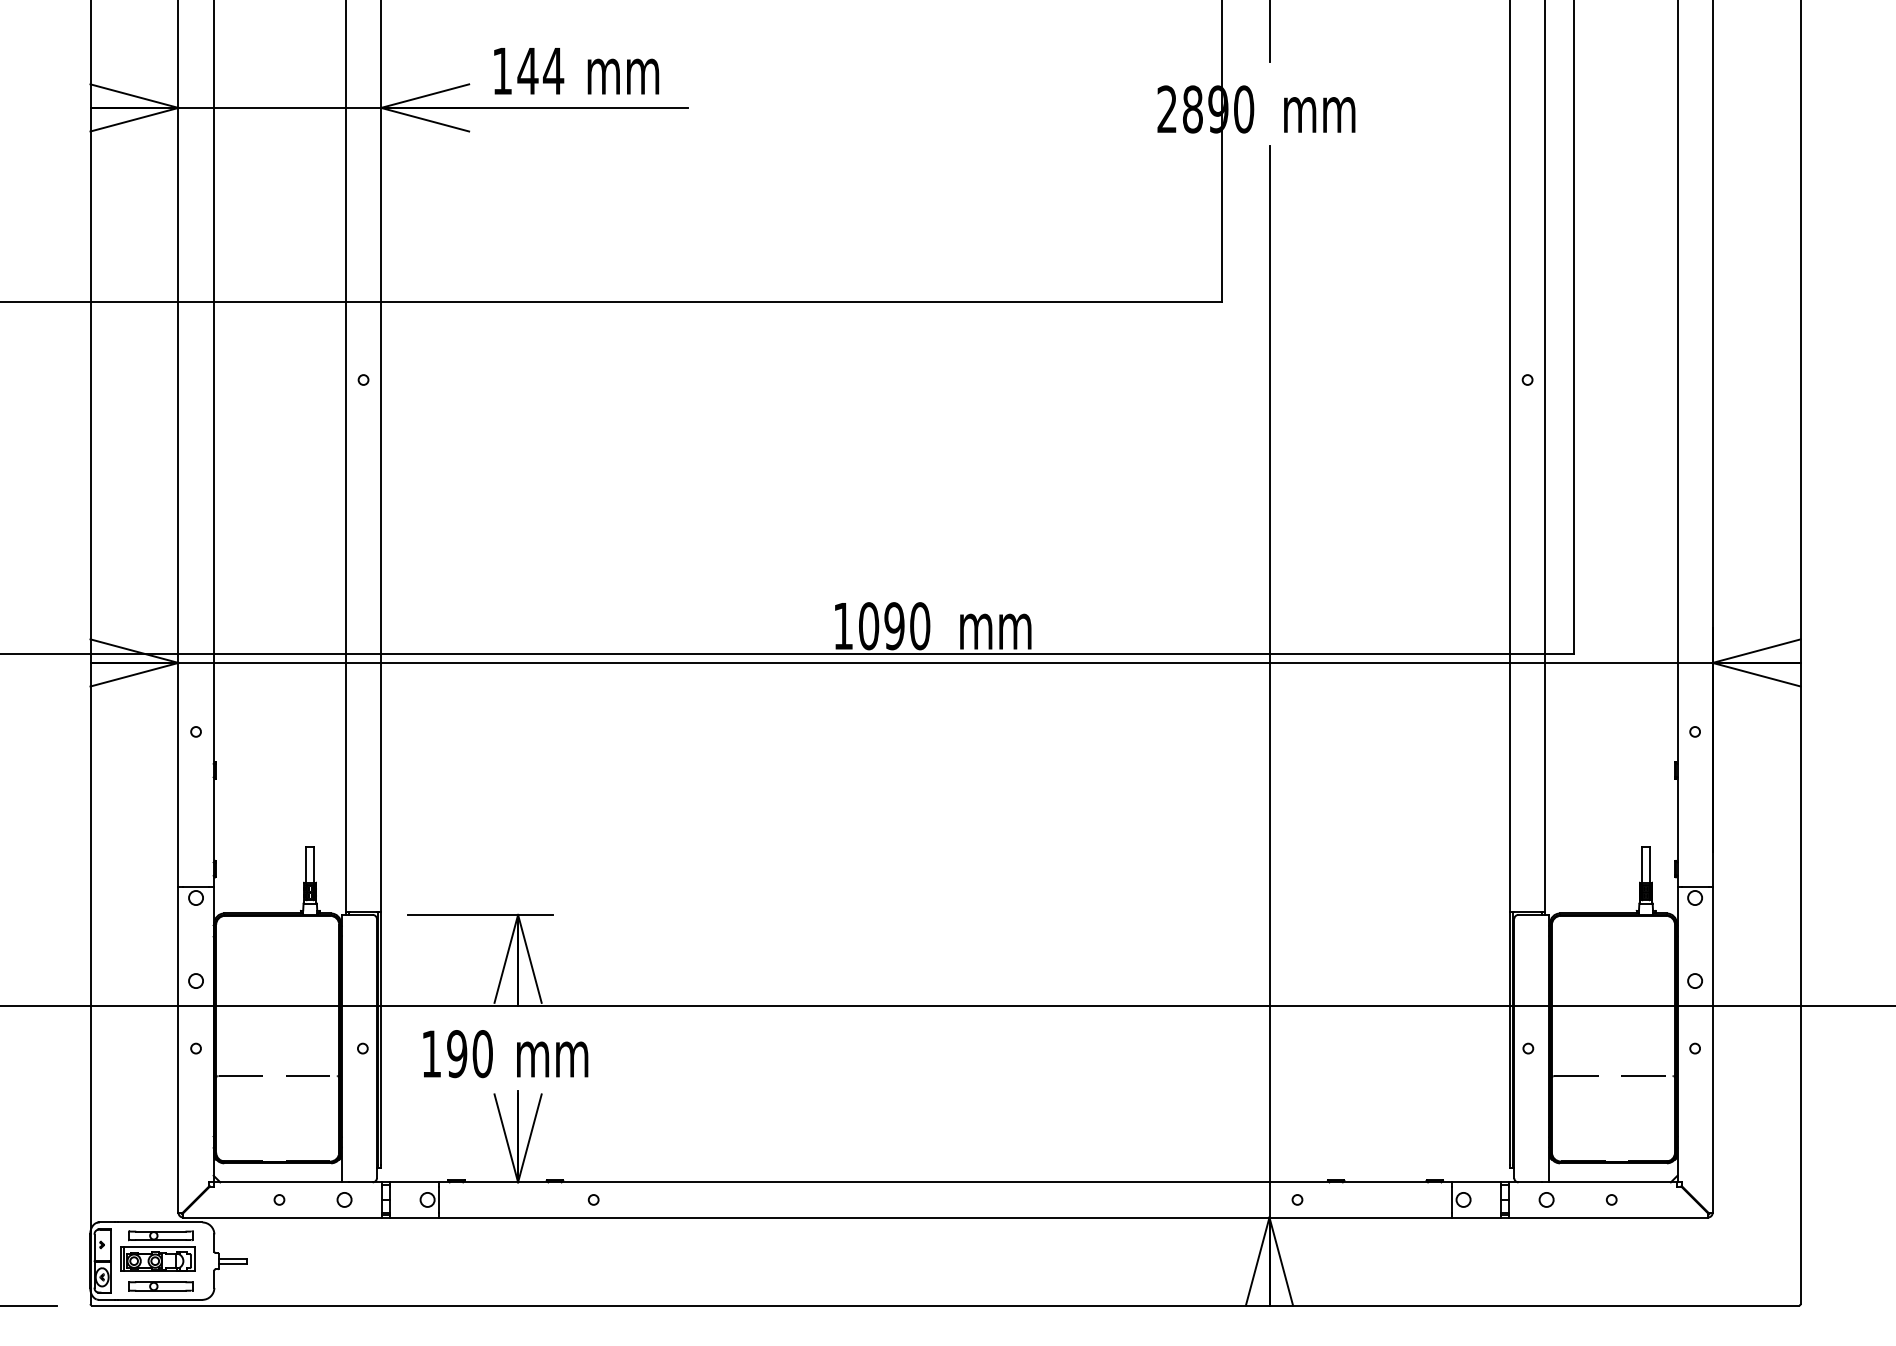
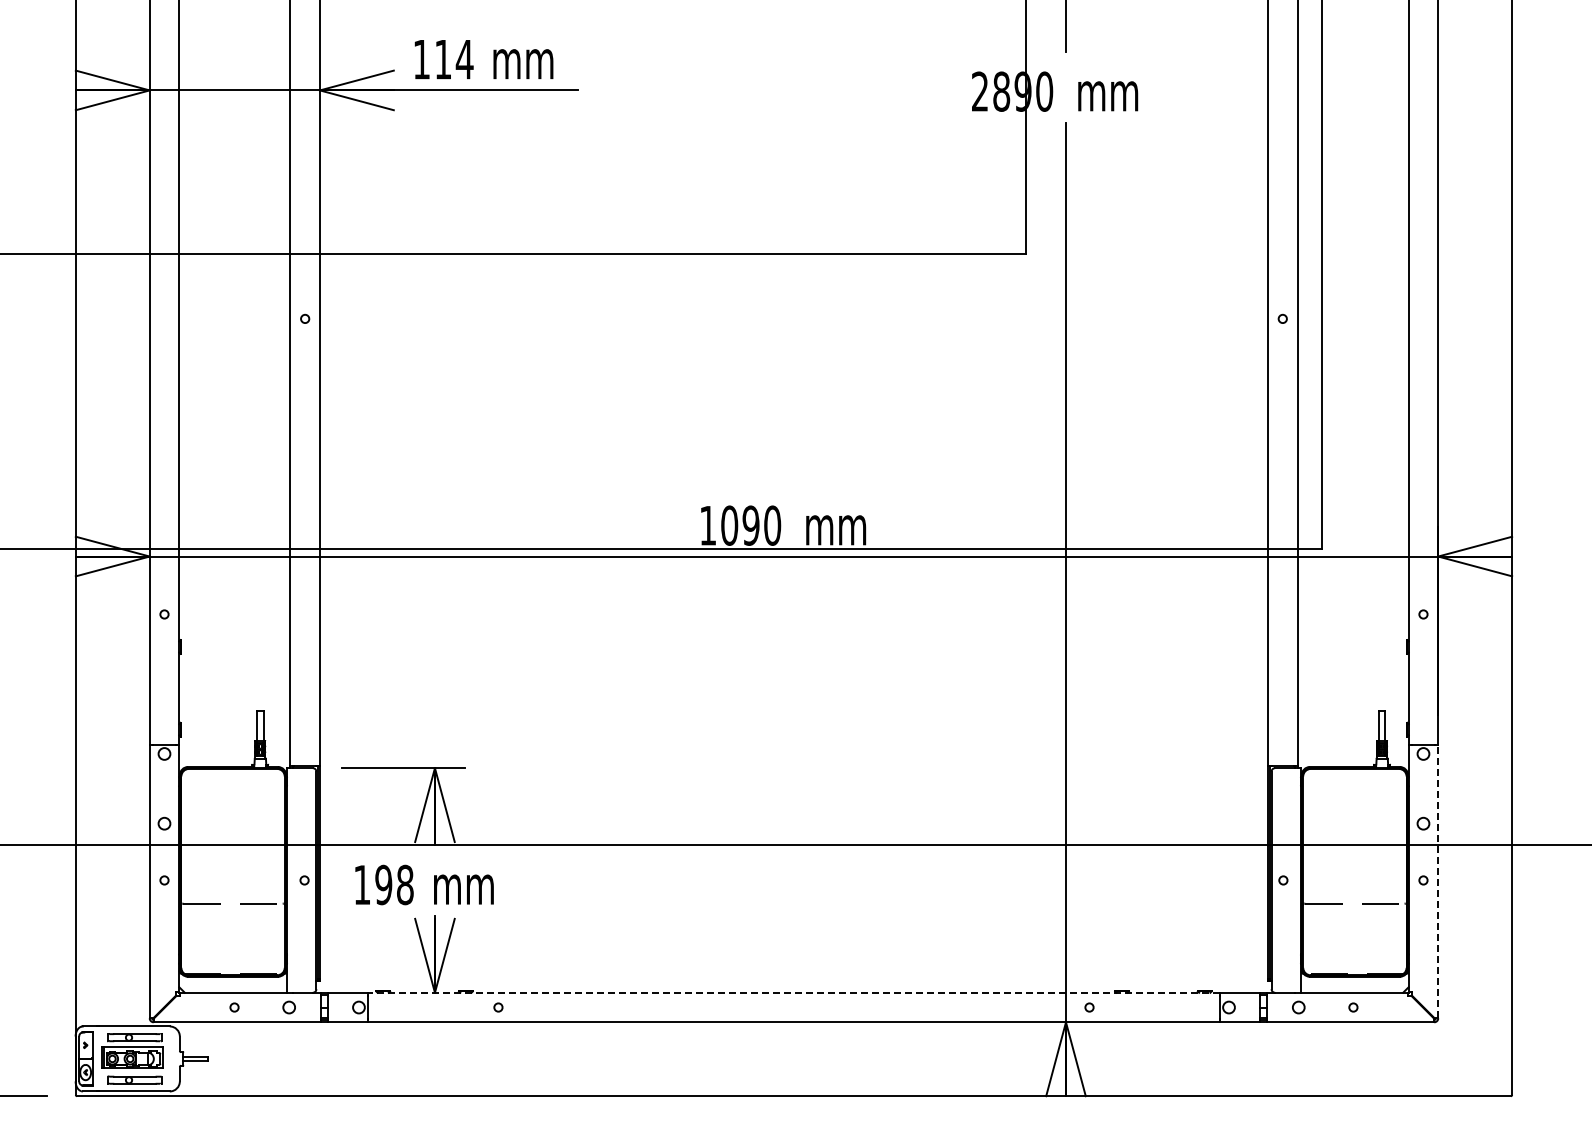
text: (528, 71) -> (443, 59), 144 -> 114
line: (1713, 1049) -> (1438, 881), solid -> dashed
text: (481, 1053) -> (404, 884), 190 -> 198
line: (945, 1182) -> (793, 992), solid -> dashed

